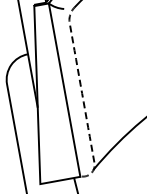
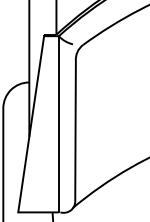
line: (82, 93) -> (75, 130), dashed -> solid

